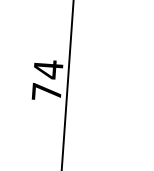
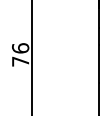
text: (48, 69) -> (20, 48), 74 -> 76

